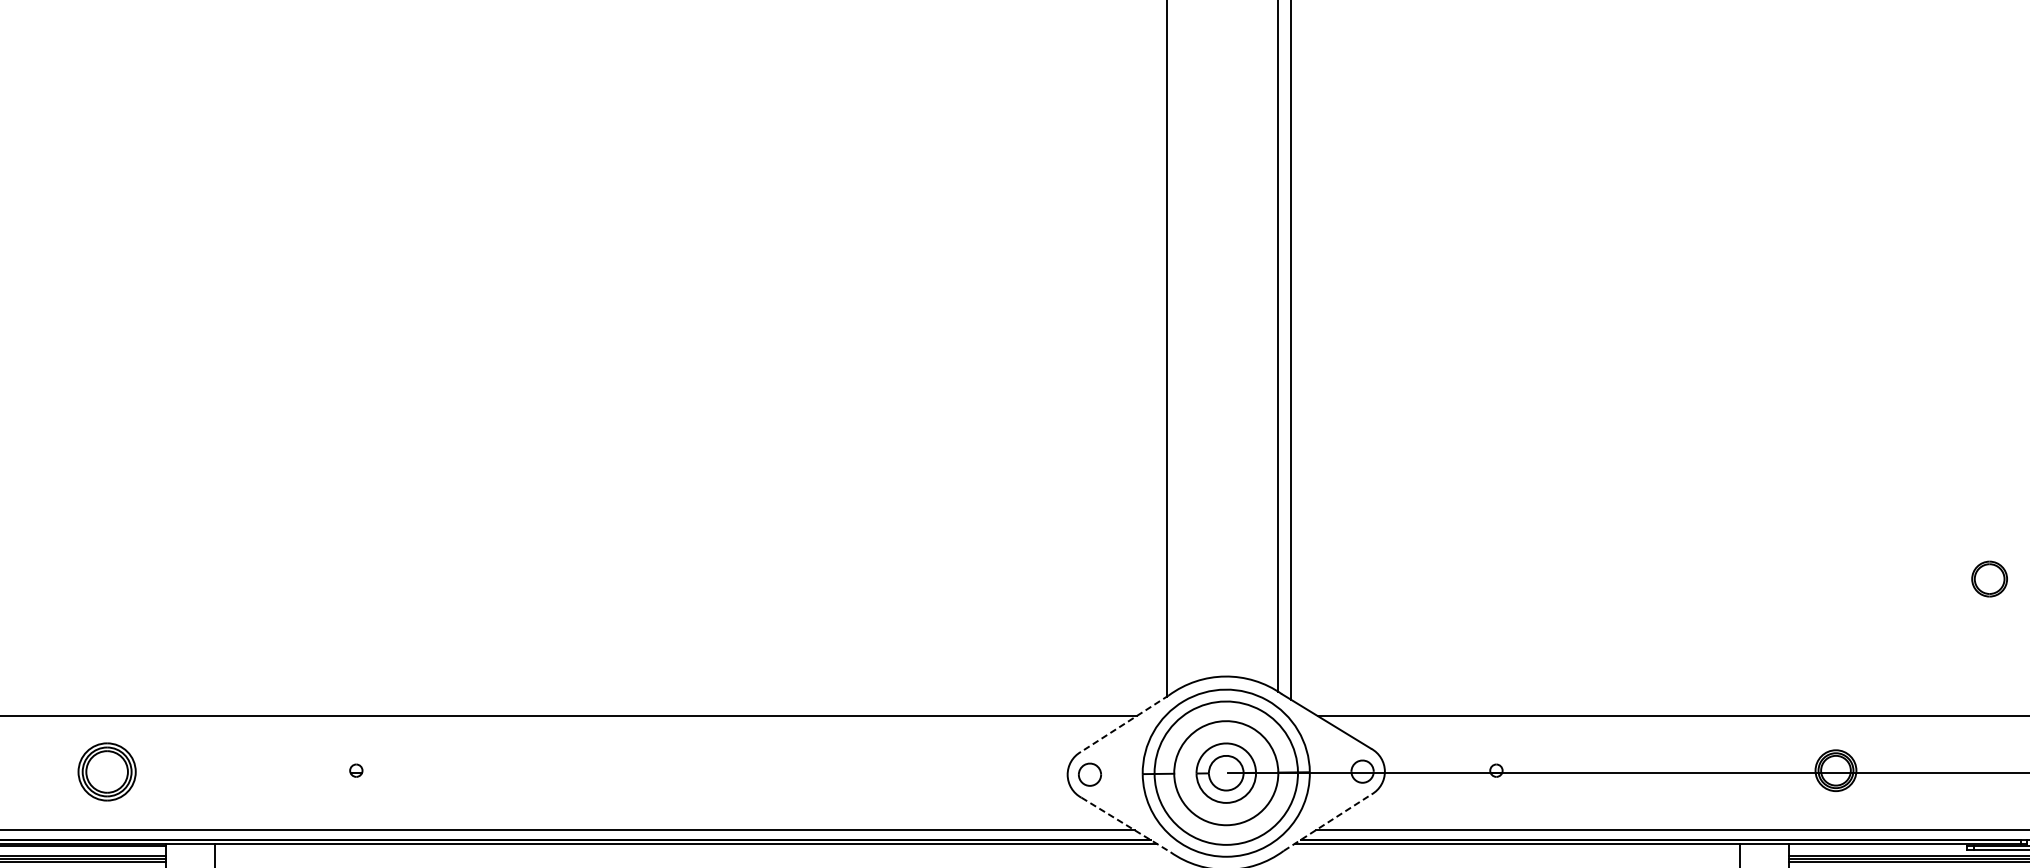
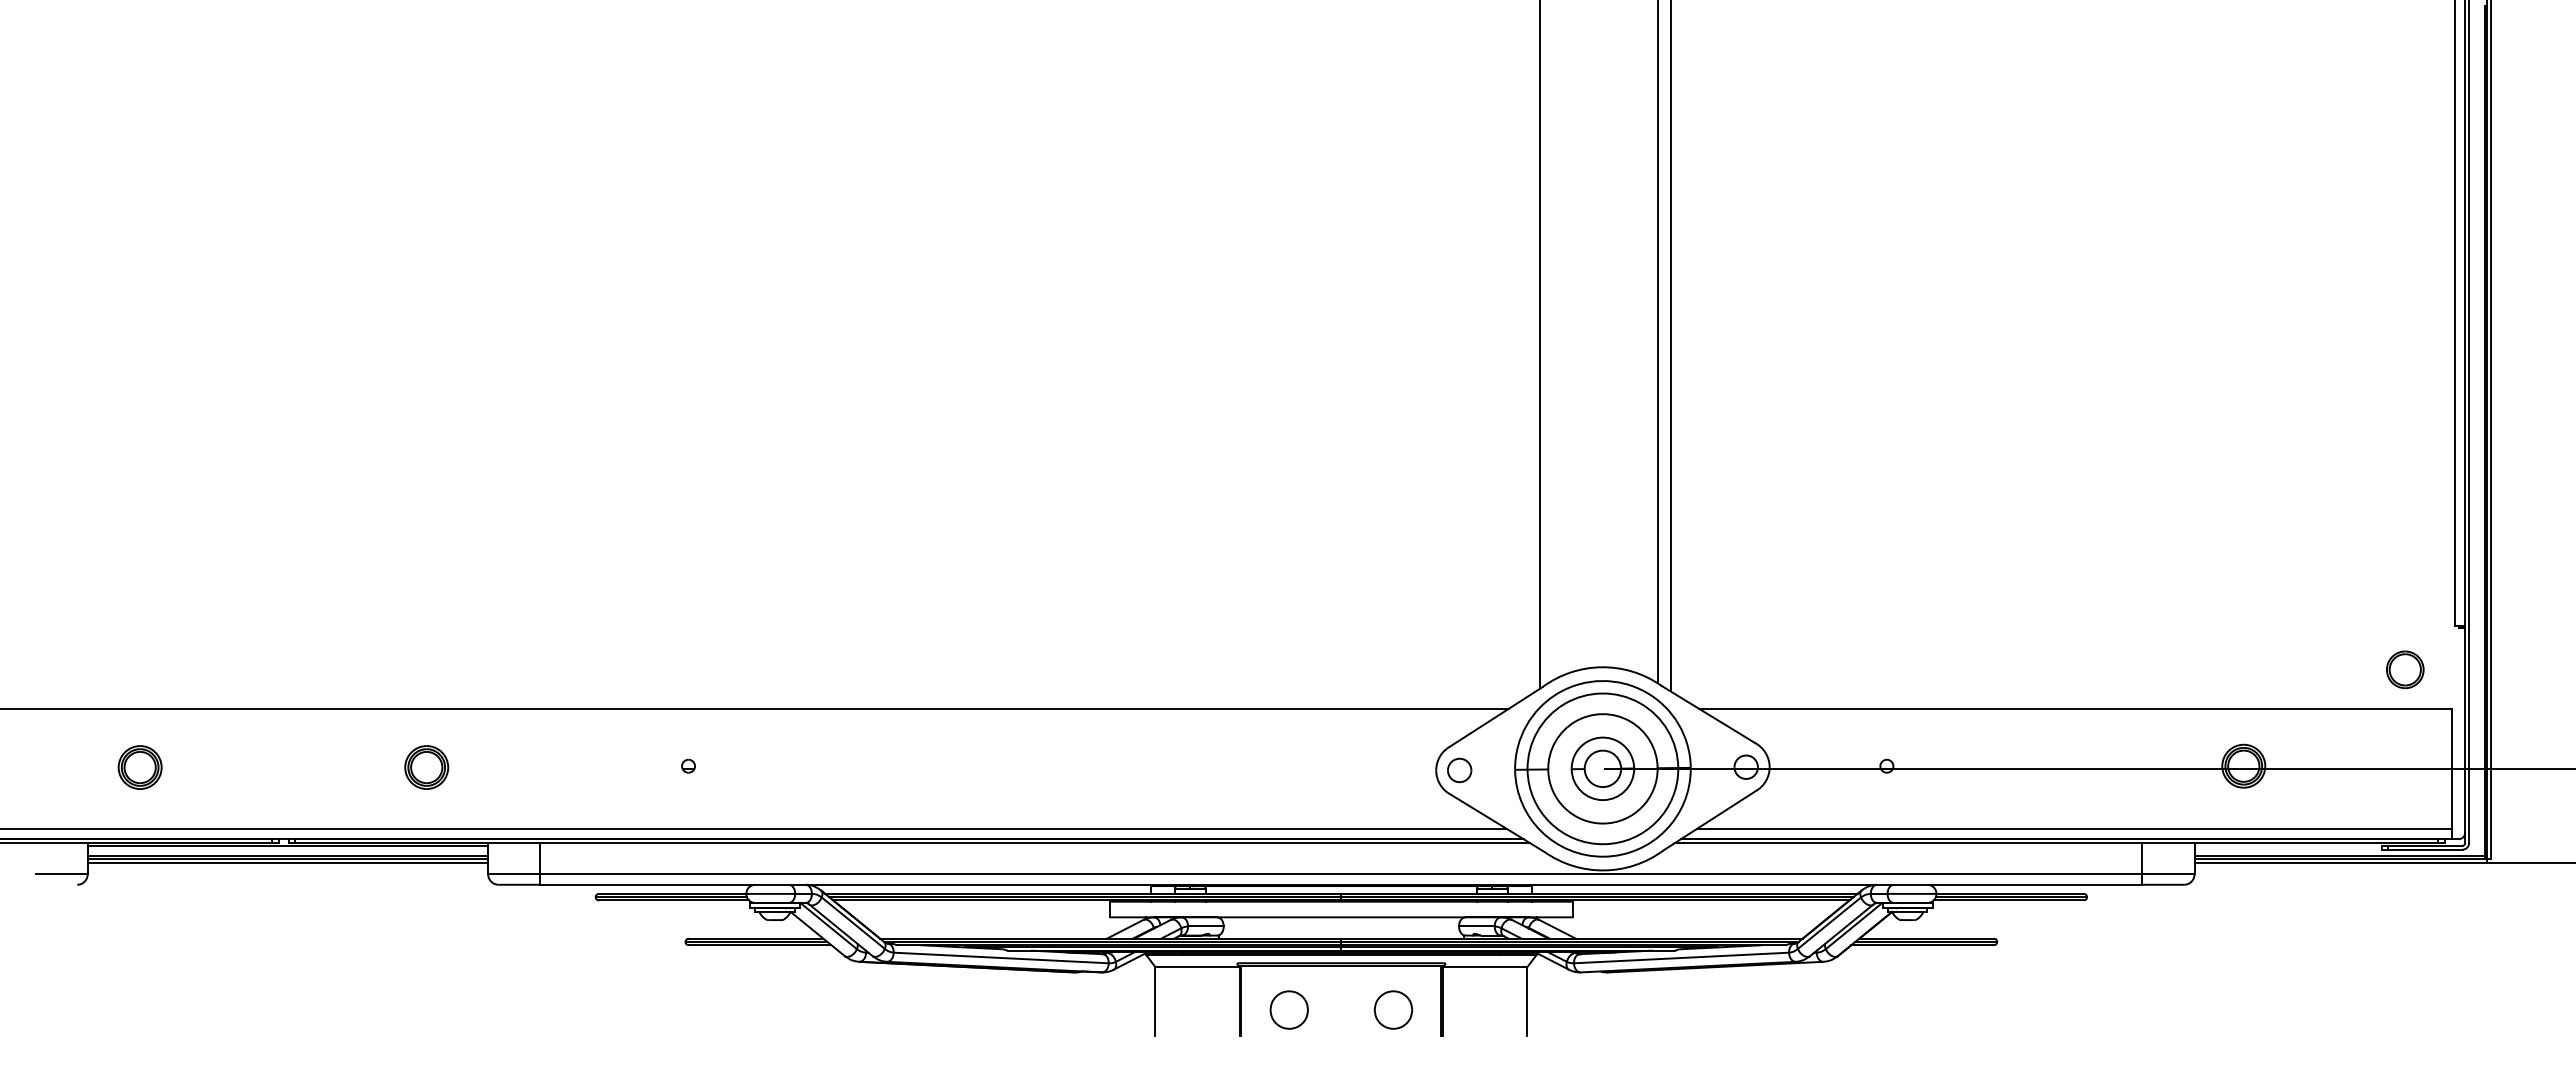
part: (1989, 578) -> (2405, 669), moved
line: (1125, 723) -> (1496, 716), dashed -> solid
part: (107, 771) -> (426, 767), size x0.71
line: (1327, 822) -> (1709, 820), dashed -> solid
line: (1125, 825) -> (1497, 823), dashed -> solid

